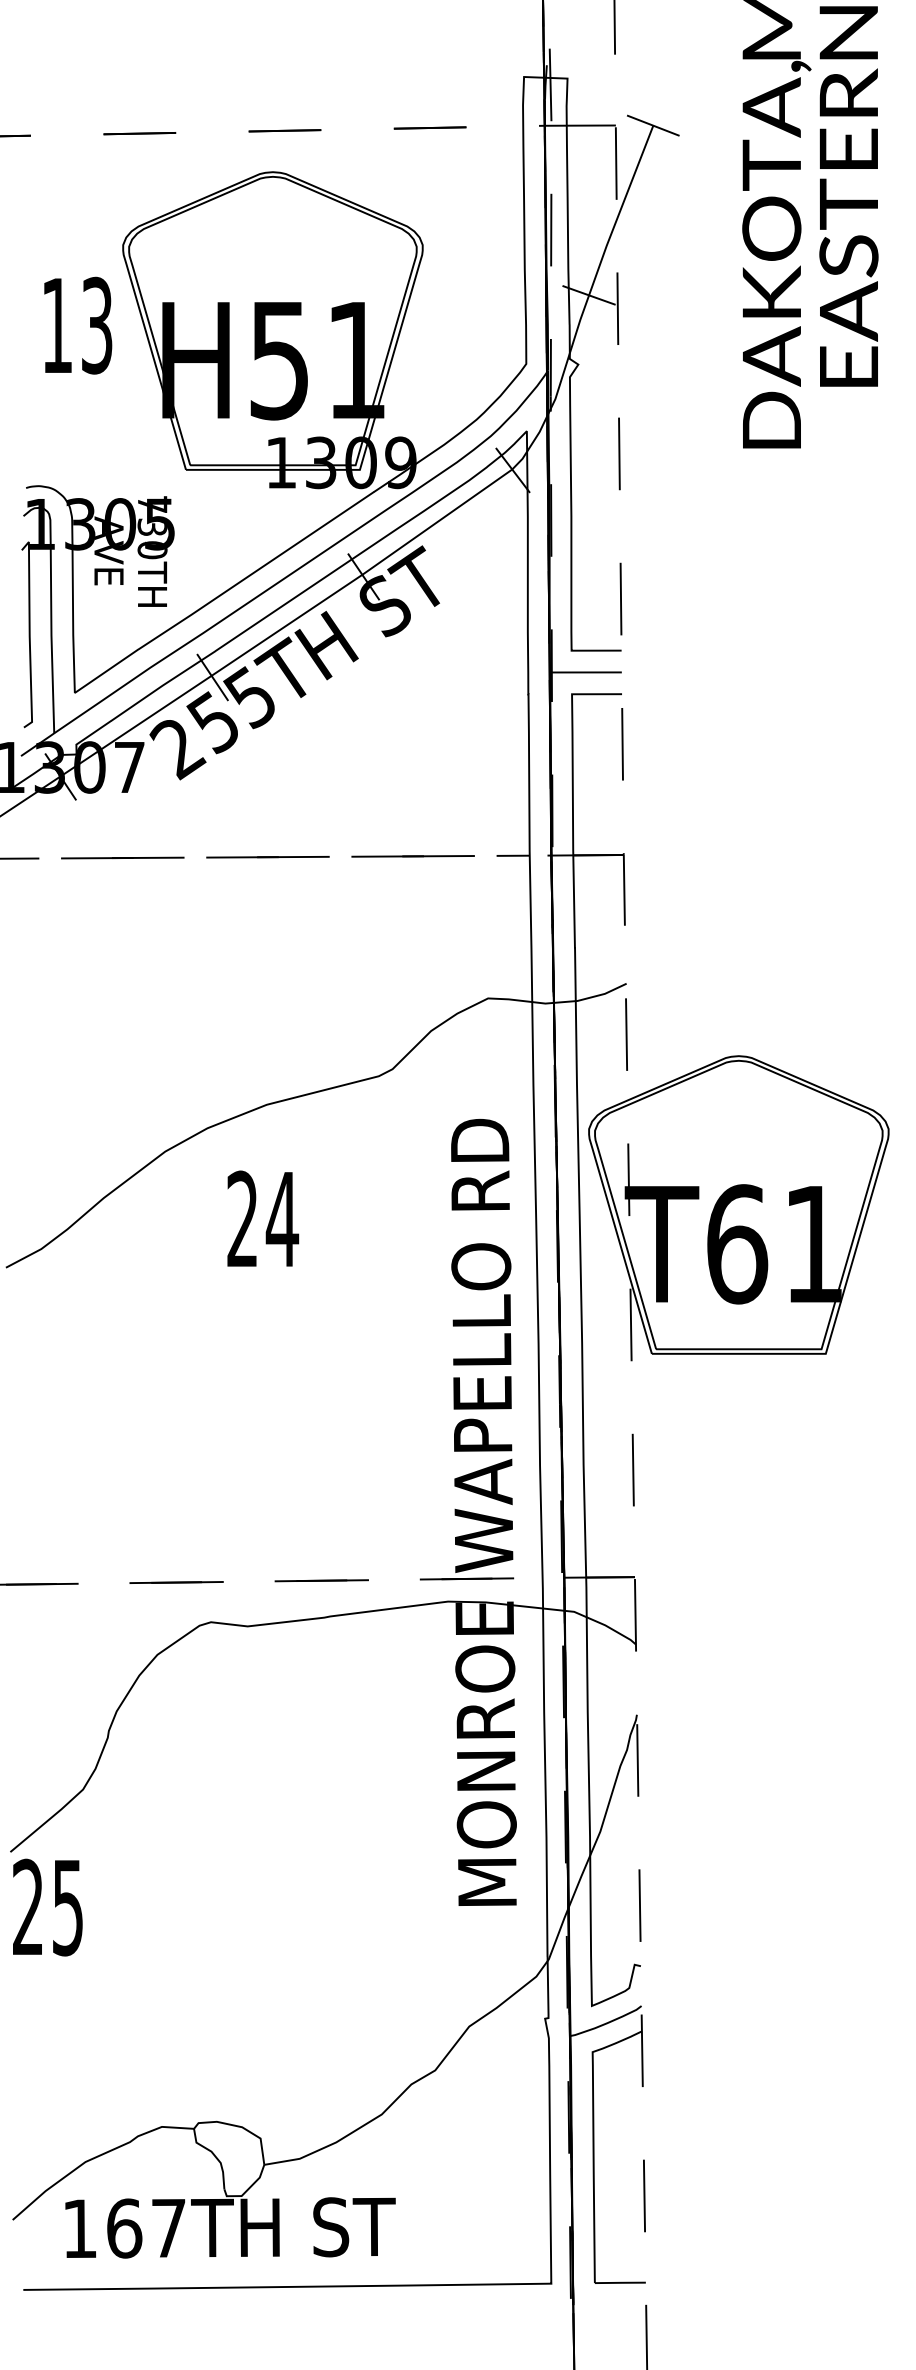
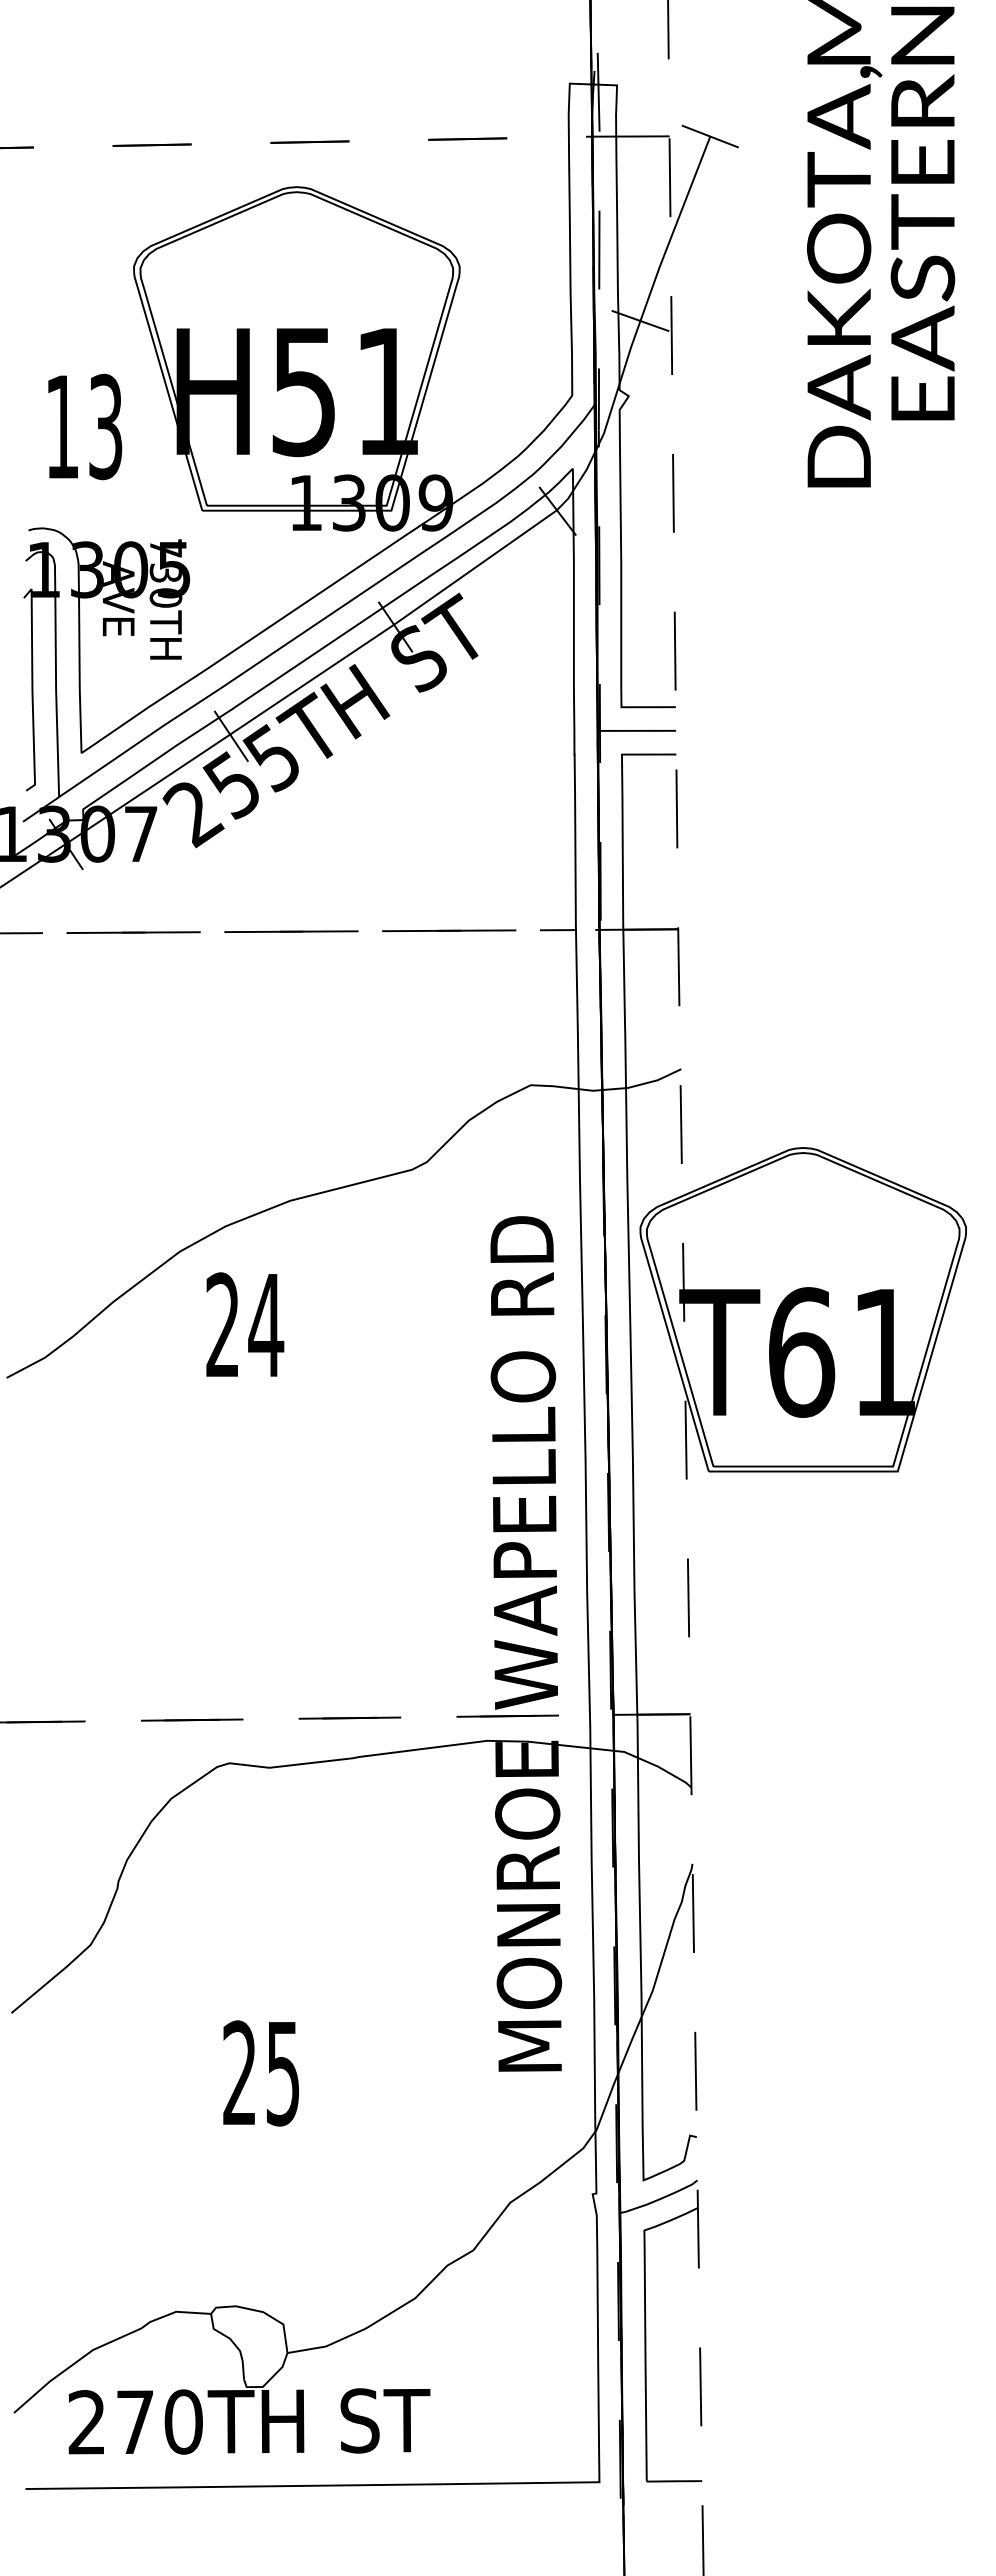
text: (78, 325) -> (85, 426), moved
text: (263, 1218) -> (245, 1324), moved
text: (47, 1907) -> (260, 2073), moved
text: (124, 2227) -> (135, 2421), 167TH -> 270TH

